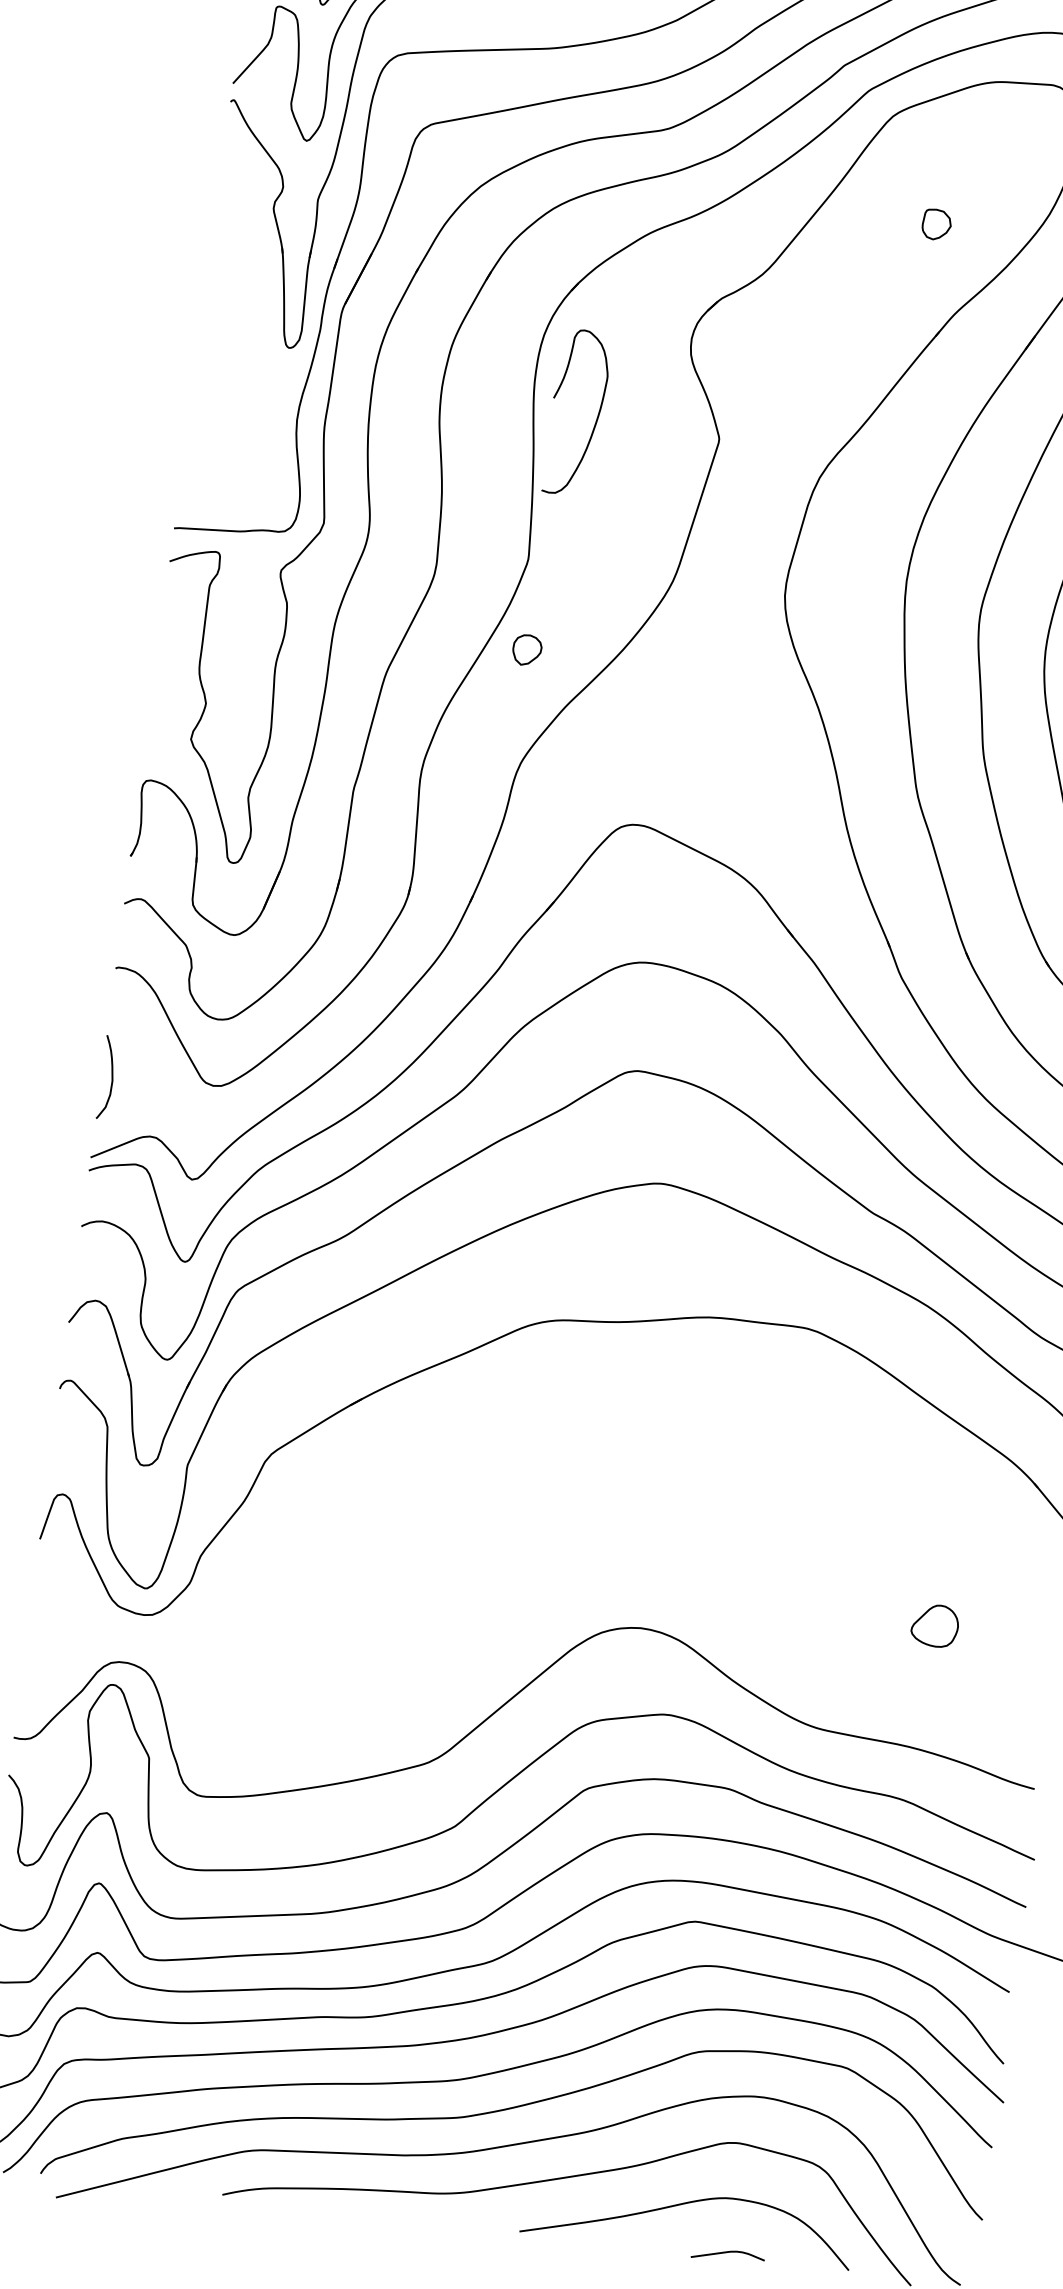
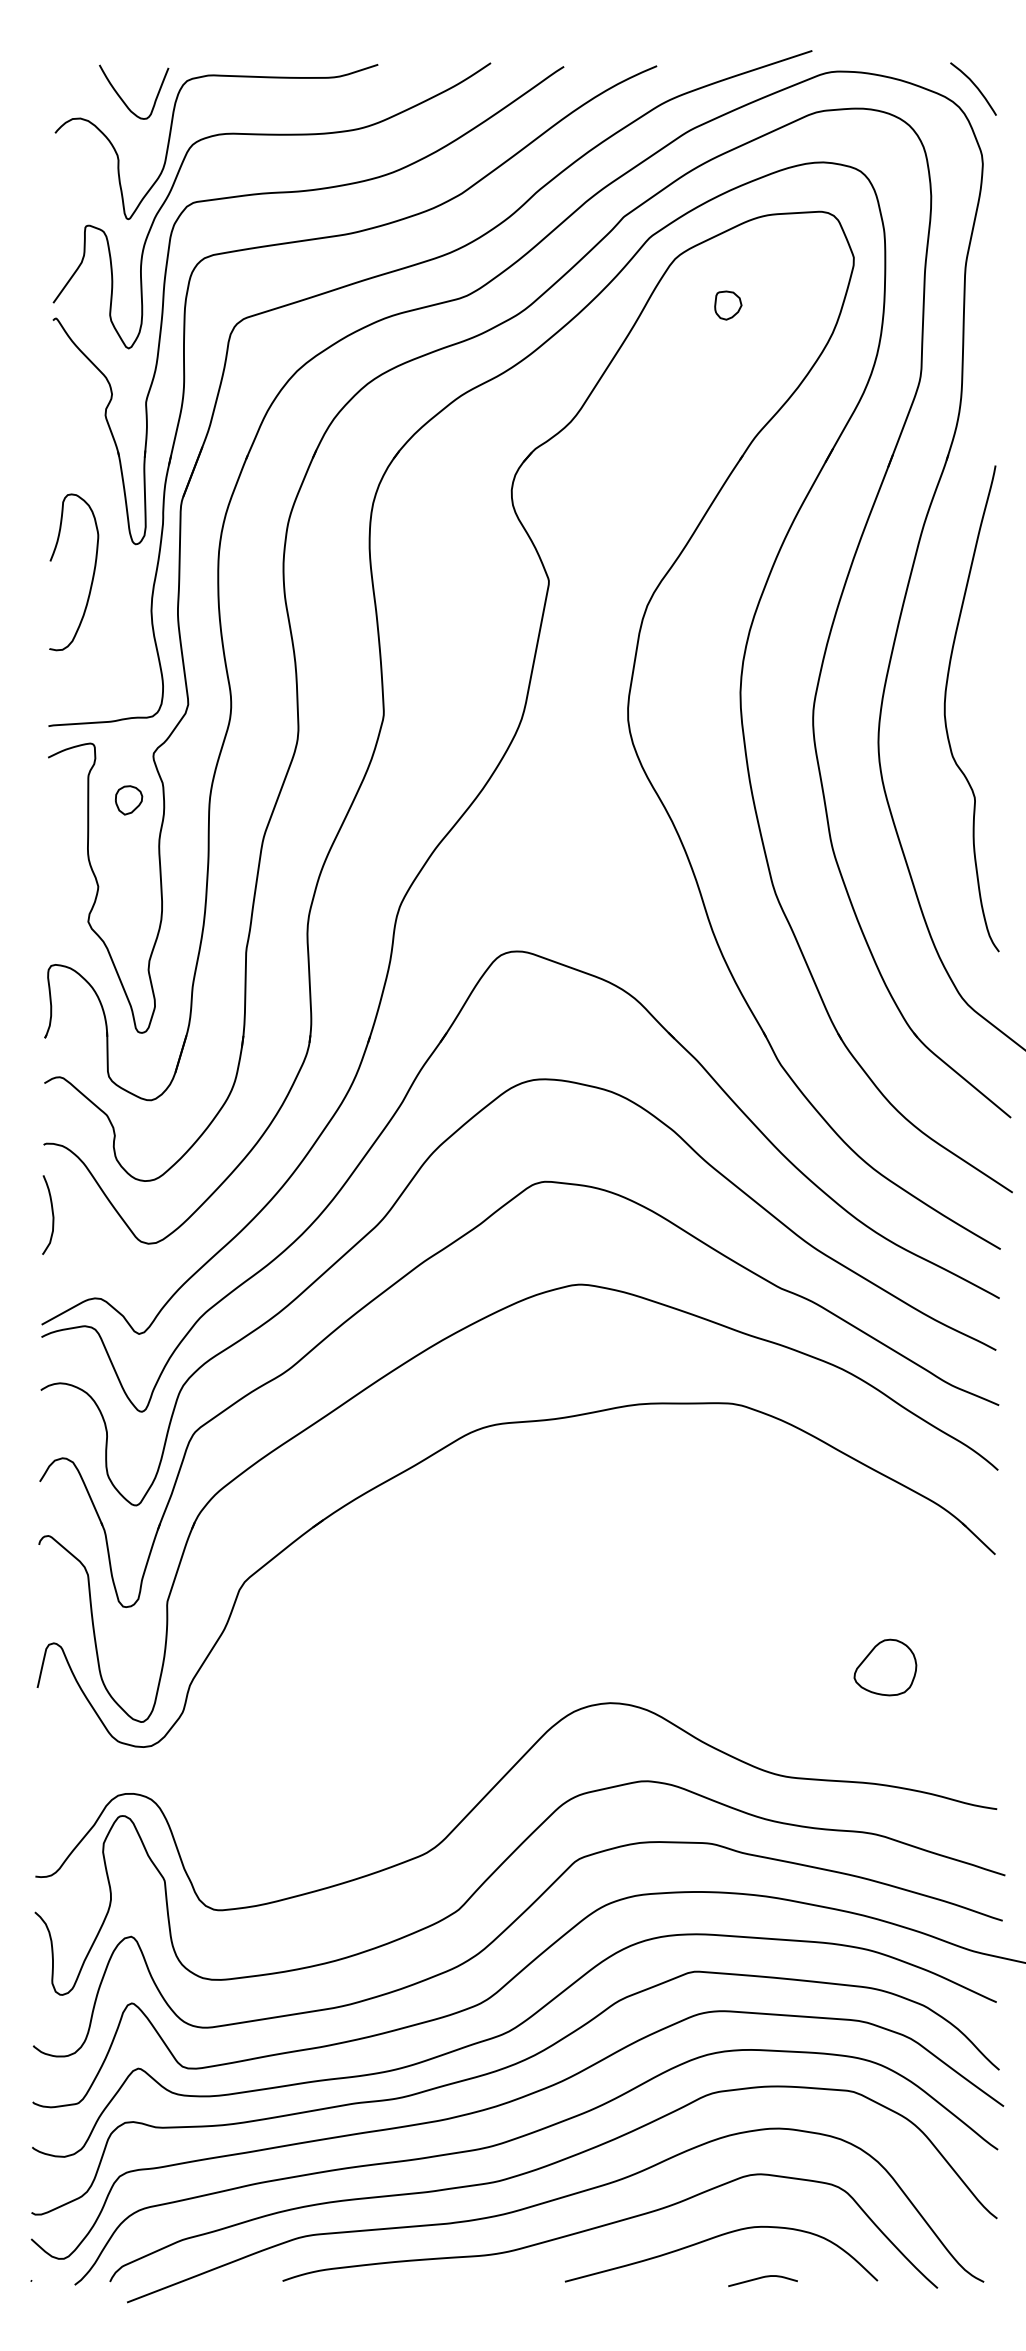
part: (937, 224) -> (728, 305), moved
curve: (596, 417) -> (92, 574), moved
part: (527, 650) -> (129, 800), moved
curve: (111, 1077) -> (52, 1214), moved
part: (935, 1625) -> (885, 1667), size x1.43

